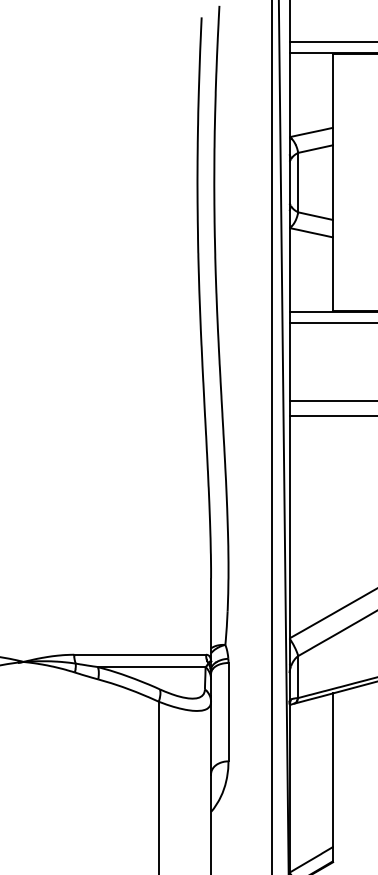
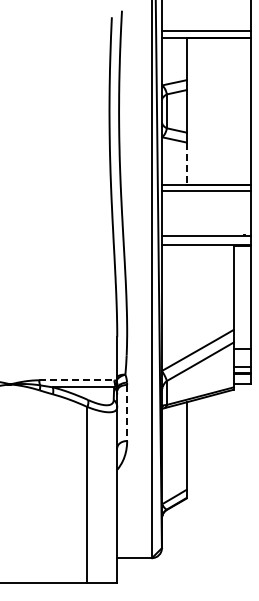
line: (332, 274) -> (186, 163), solid -> dashed
line: (139, 655) -> (76, 380), solid -> dashed
line: (229, 711) -> (127, 412), solid -> dashed

